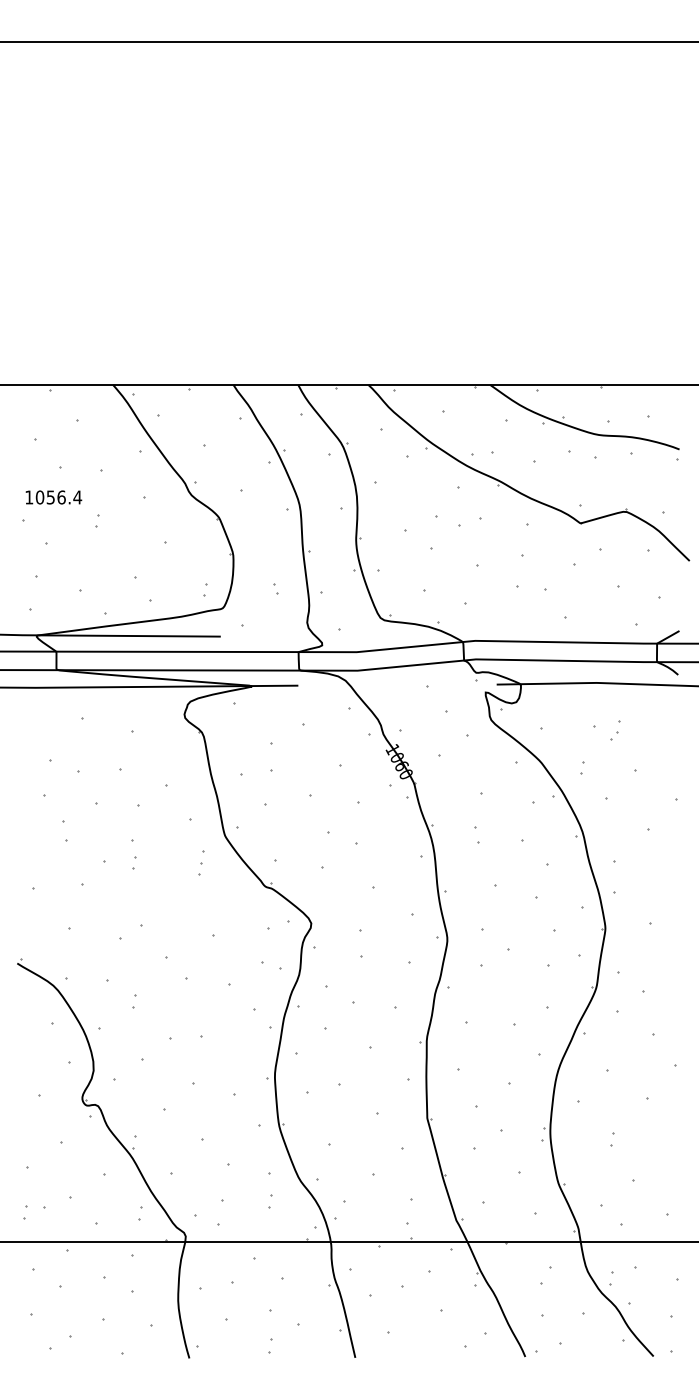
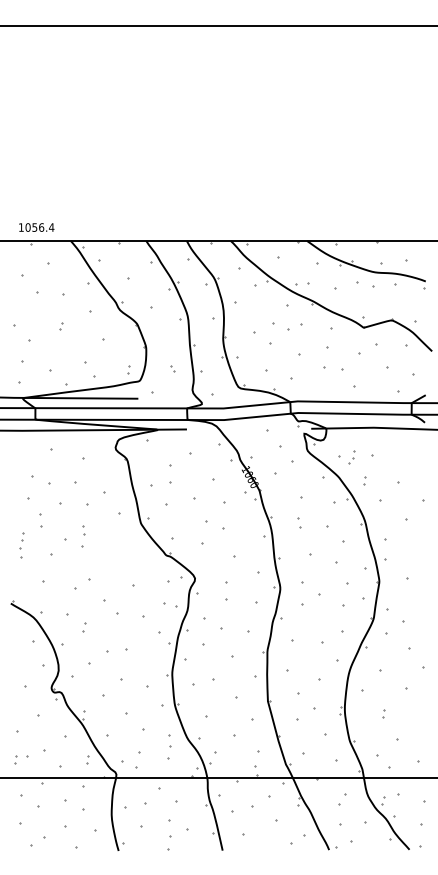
text: (53, 497) -> (36, 227), moved
part: (615, 730) -> (351, 457), moved
part: (133, 862) -> (83, 540), size x1.6
part: (200, 862) -> (21, 540), moved
part: (270, 1201) -> (169, 752), size x1.6
part: (270, 1346) -> (169, 843), size x1.6

